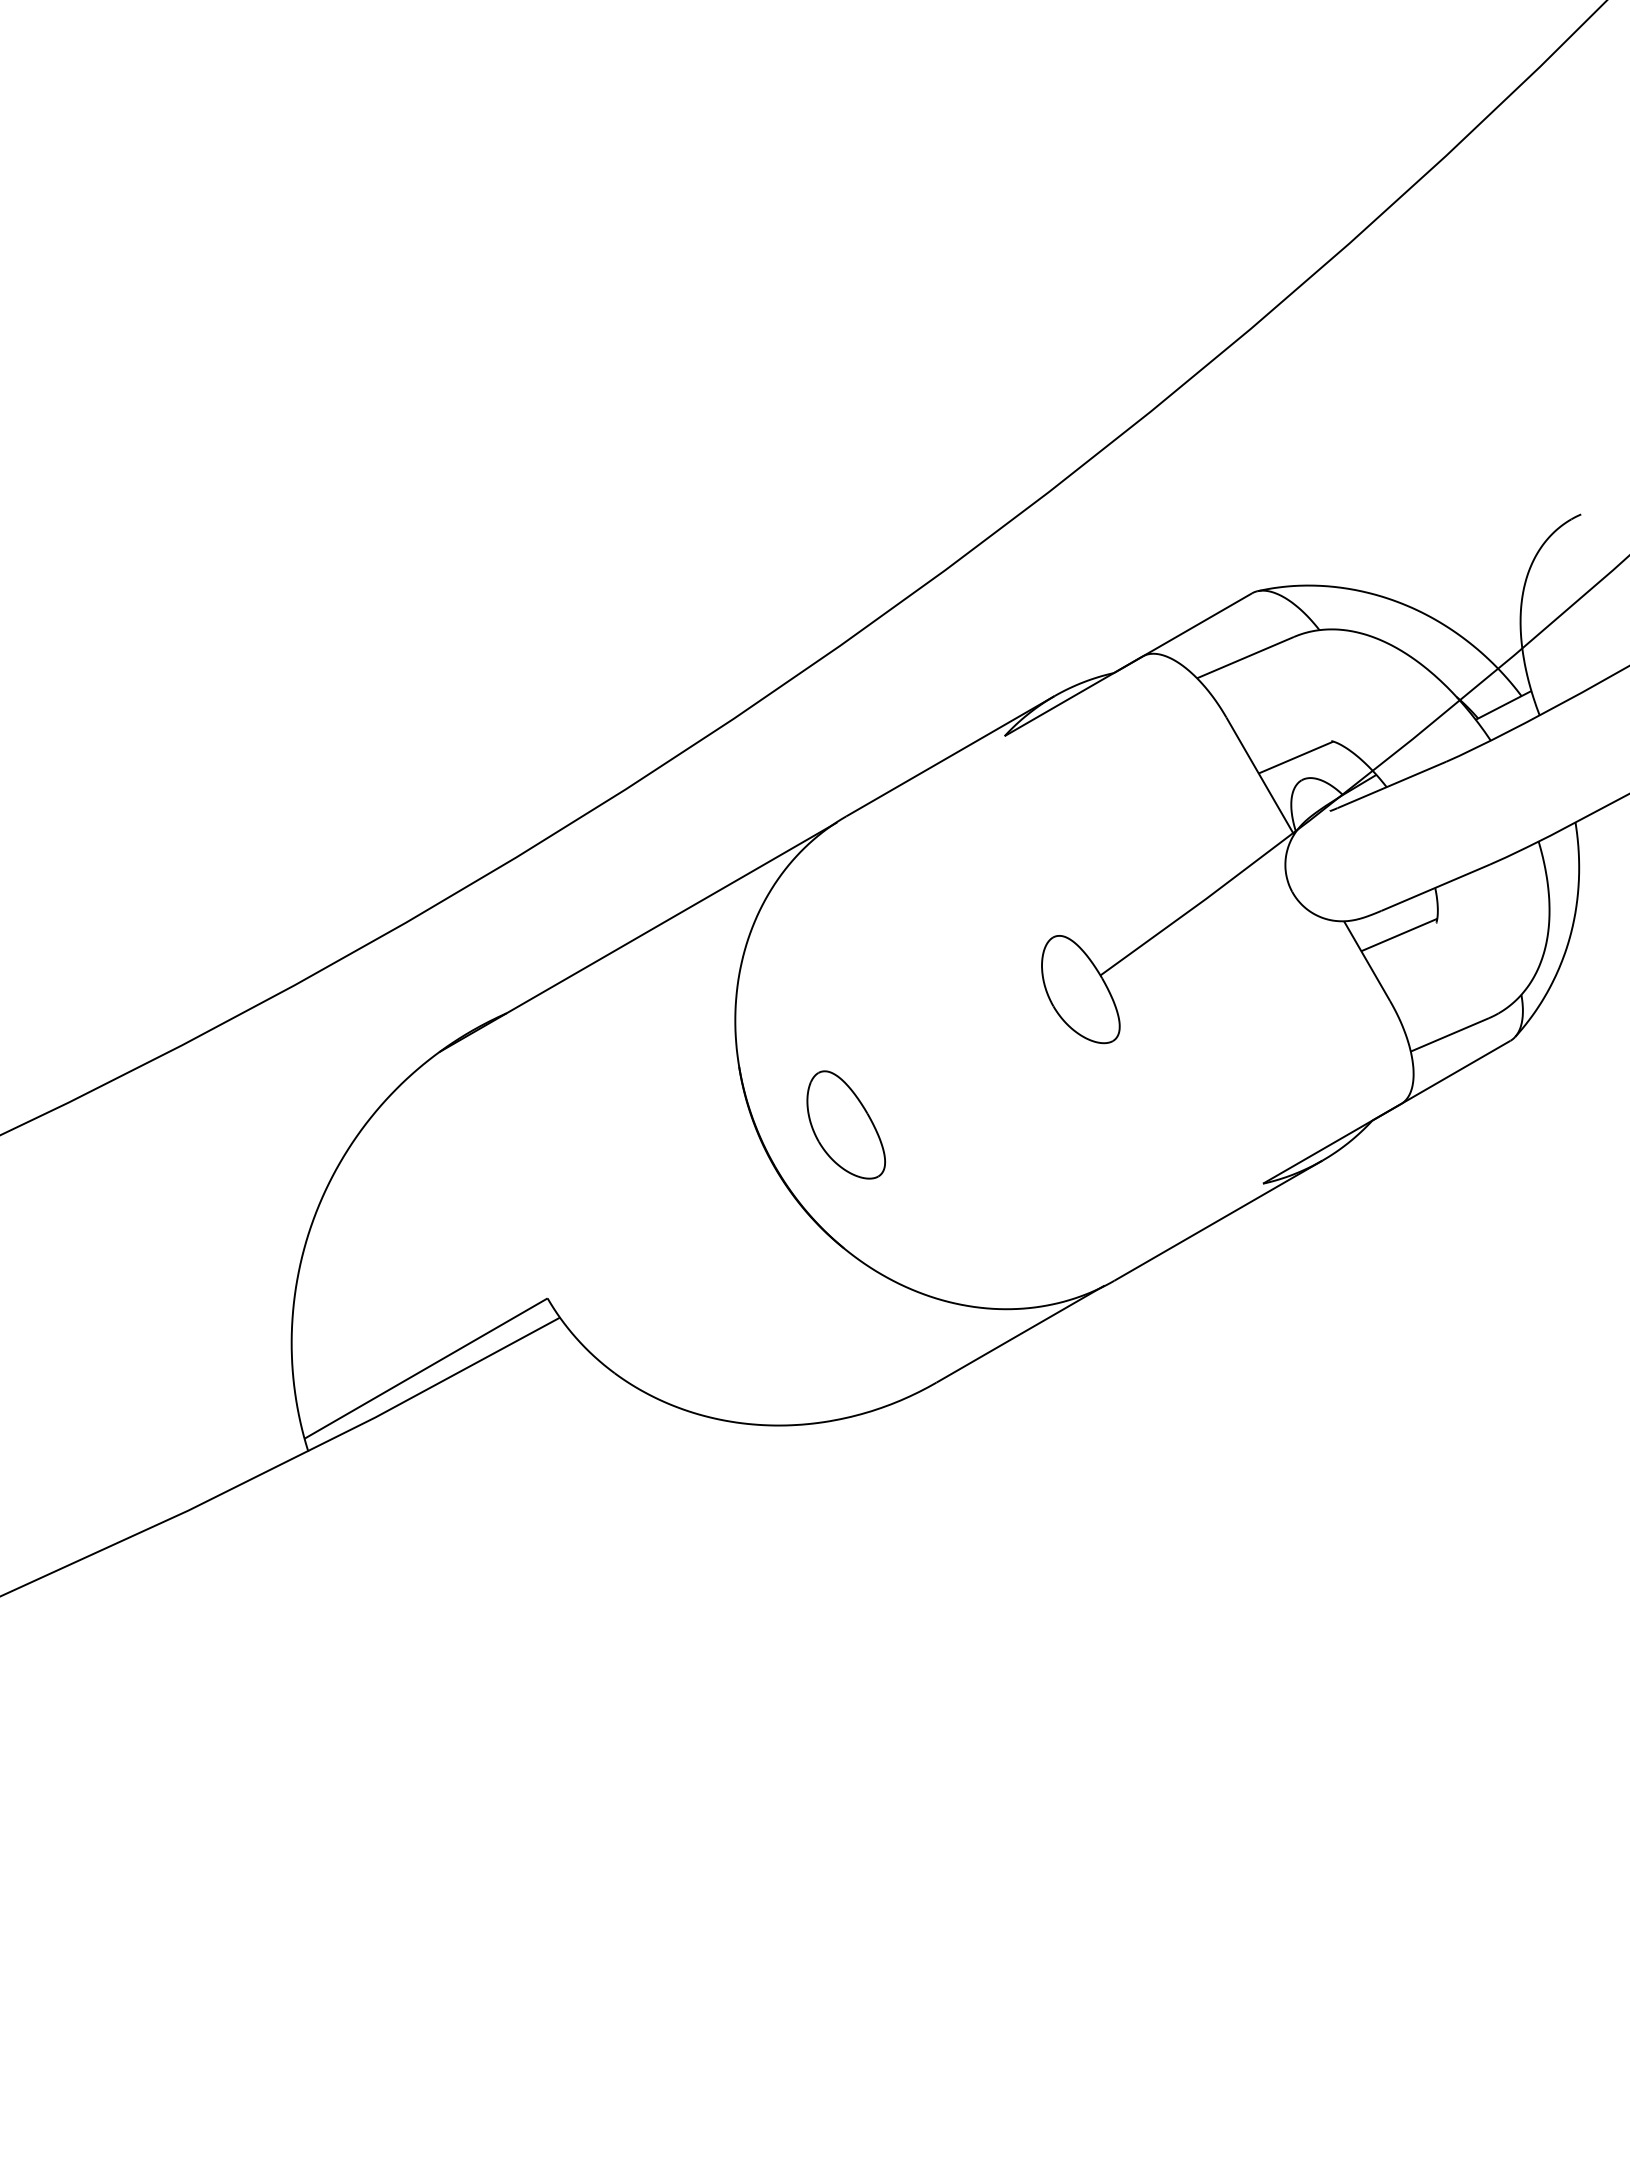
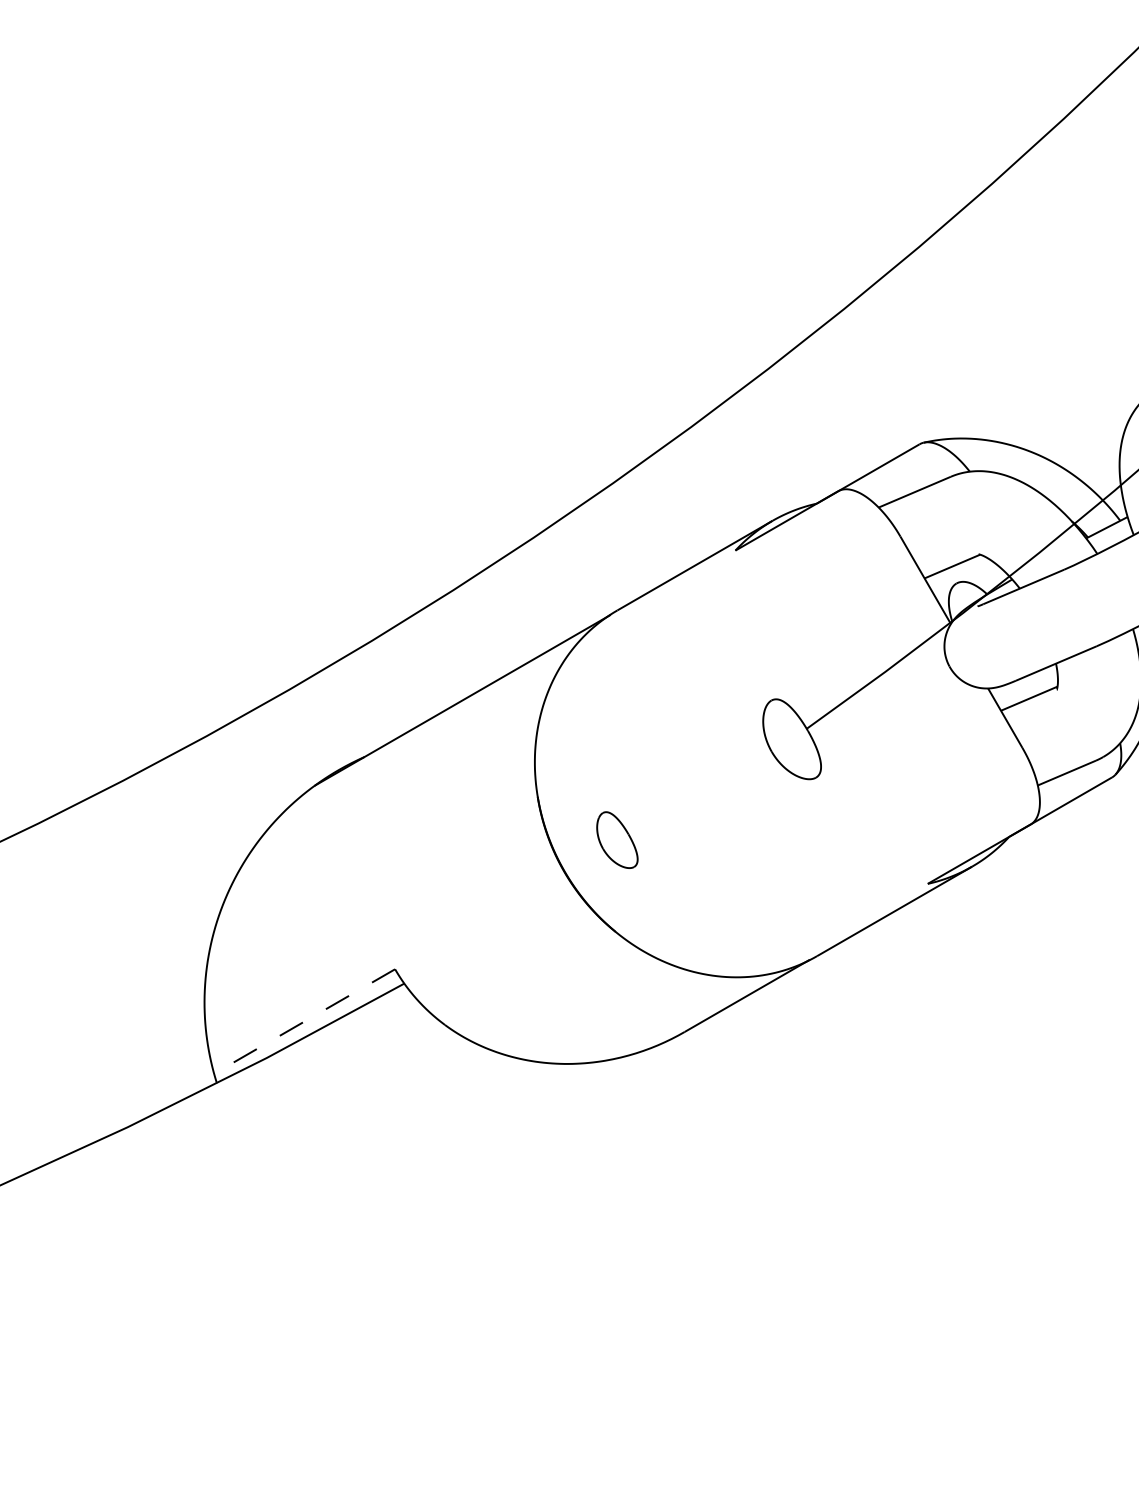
part: (845, 1124) -> (616, 839), size x0.7
line: (425, 1368) -> (304, 1021), solid -> dashed

